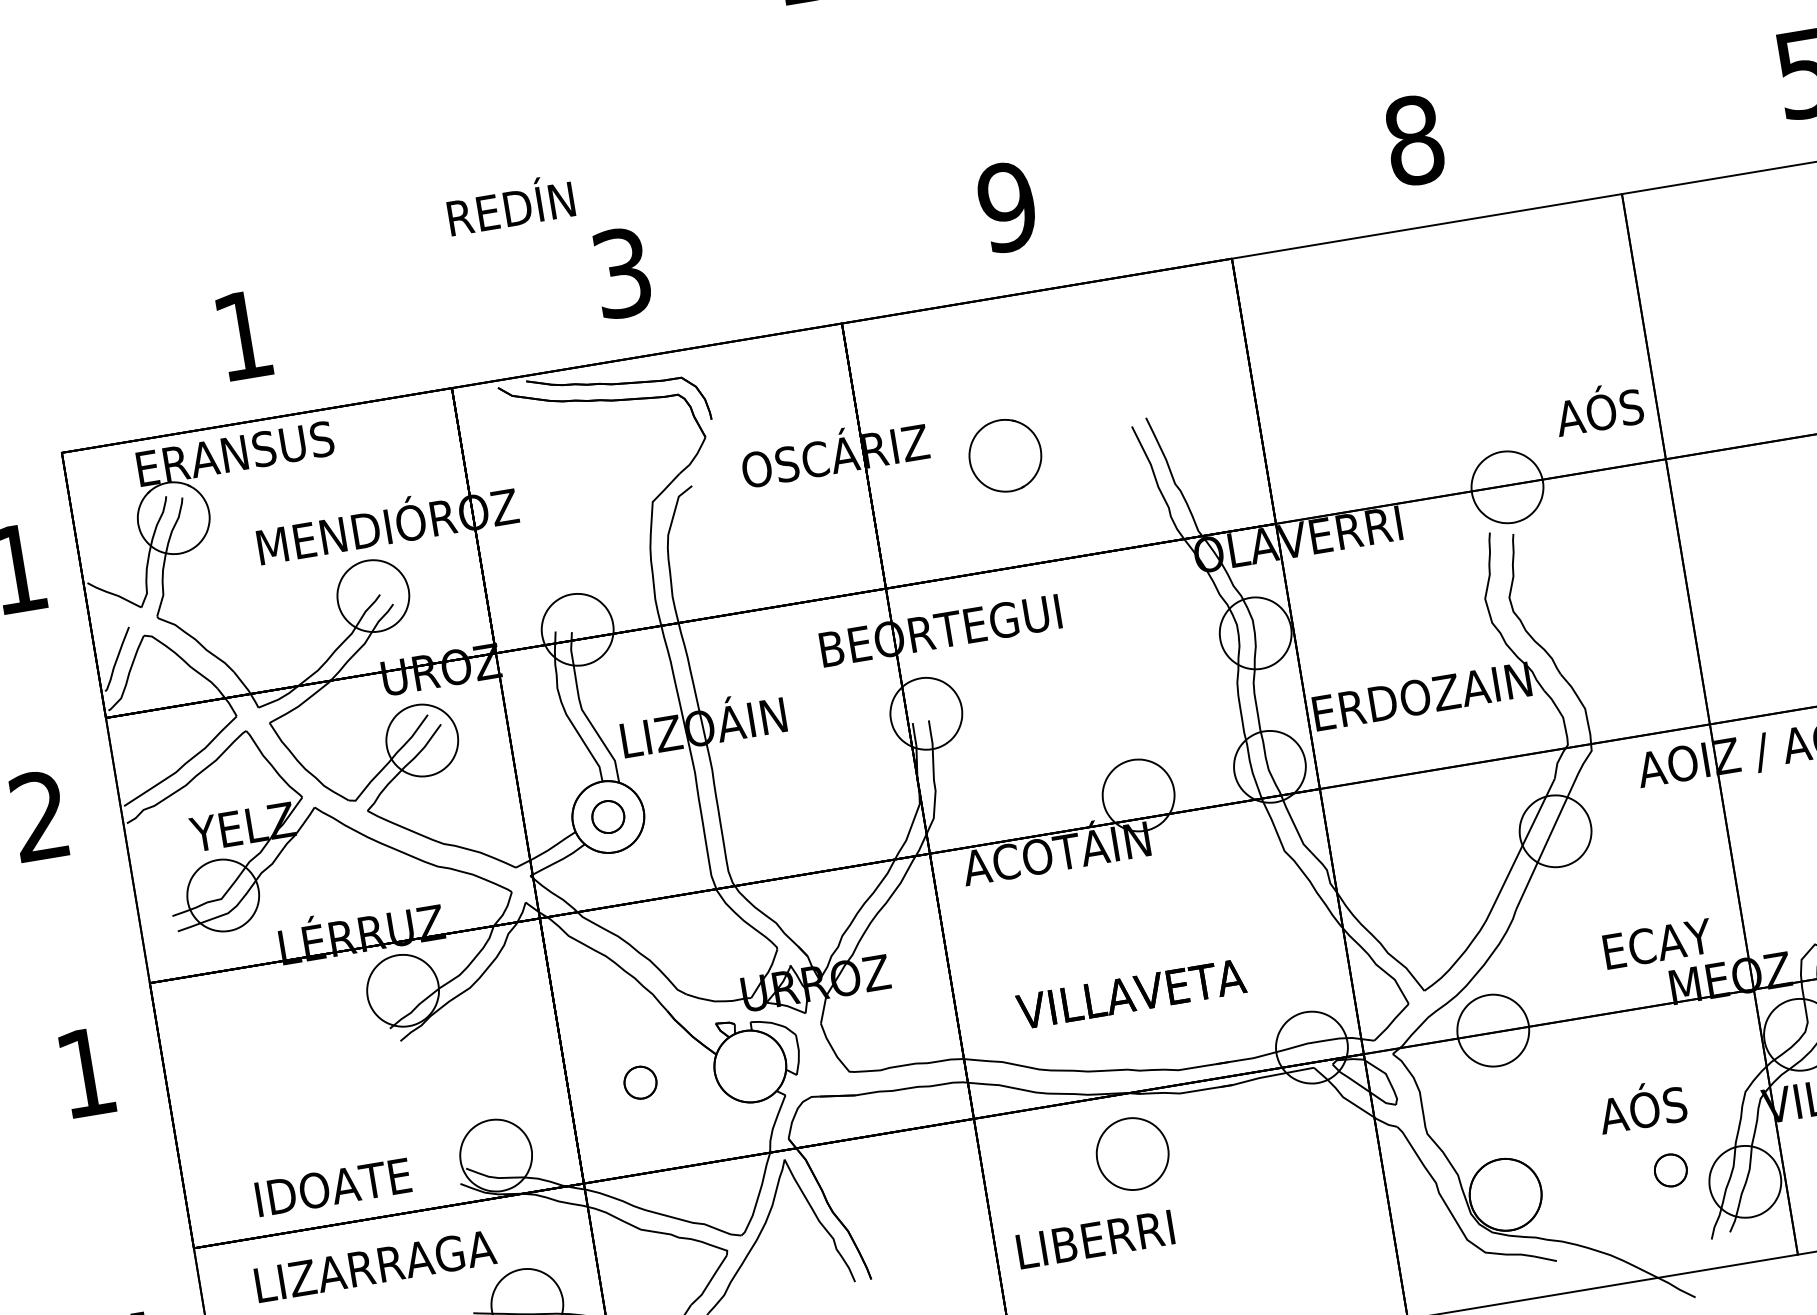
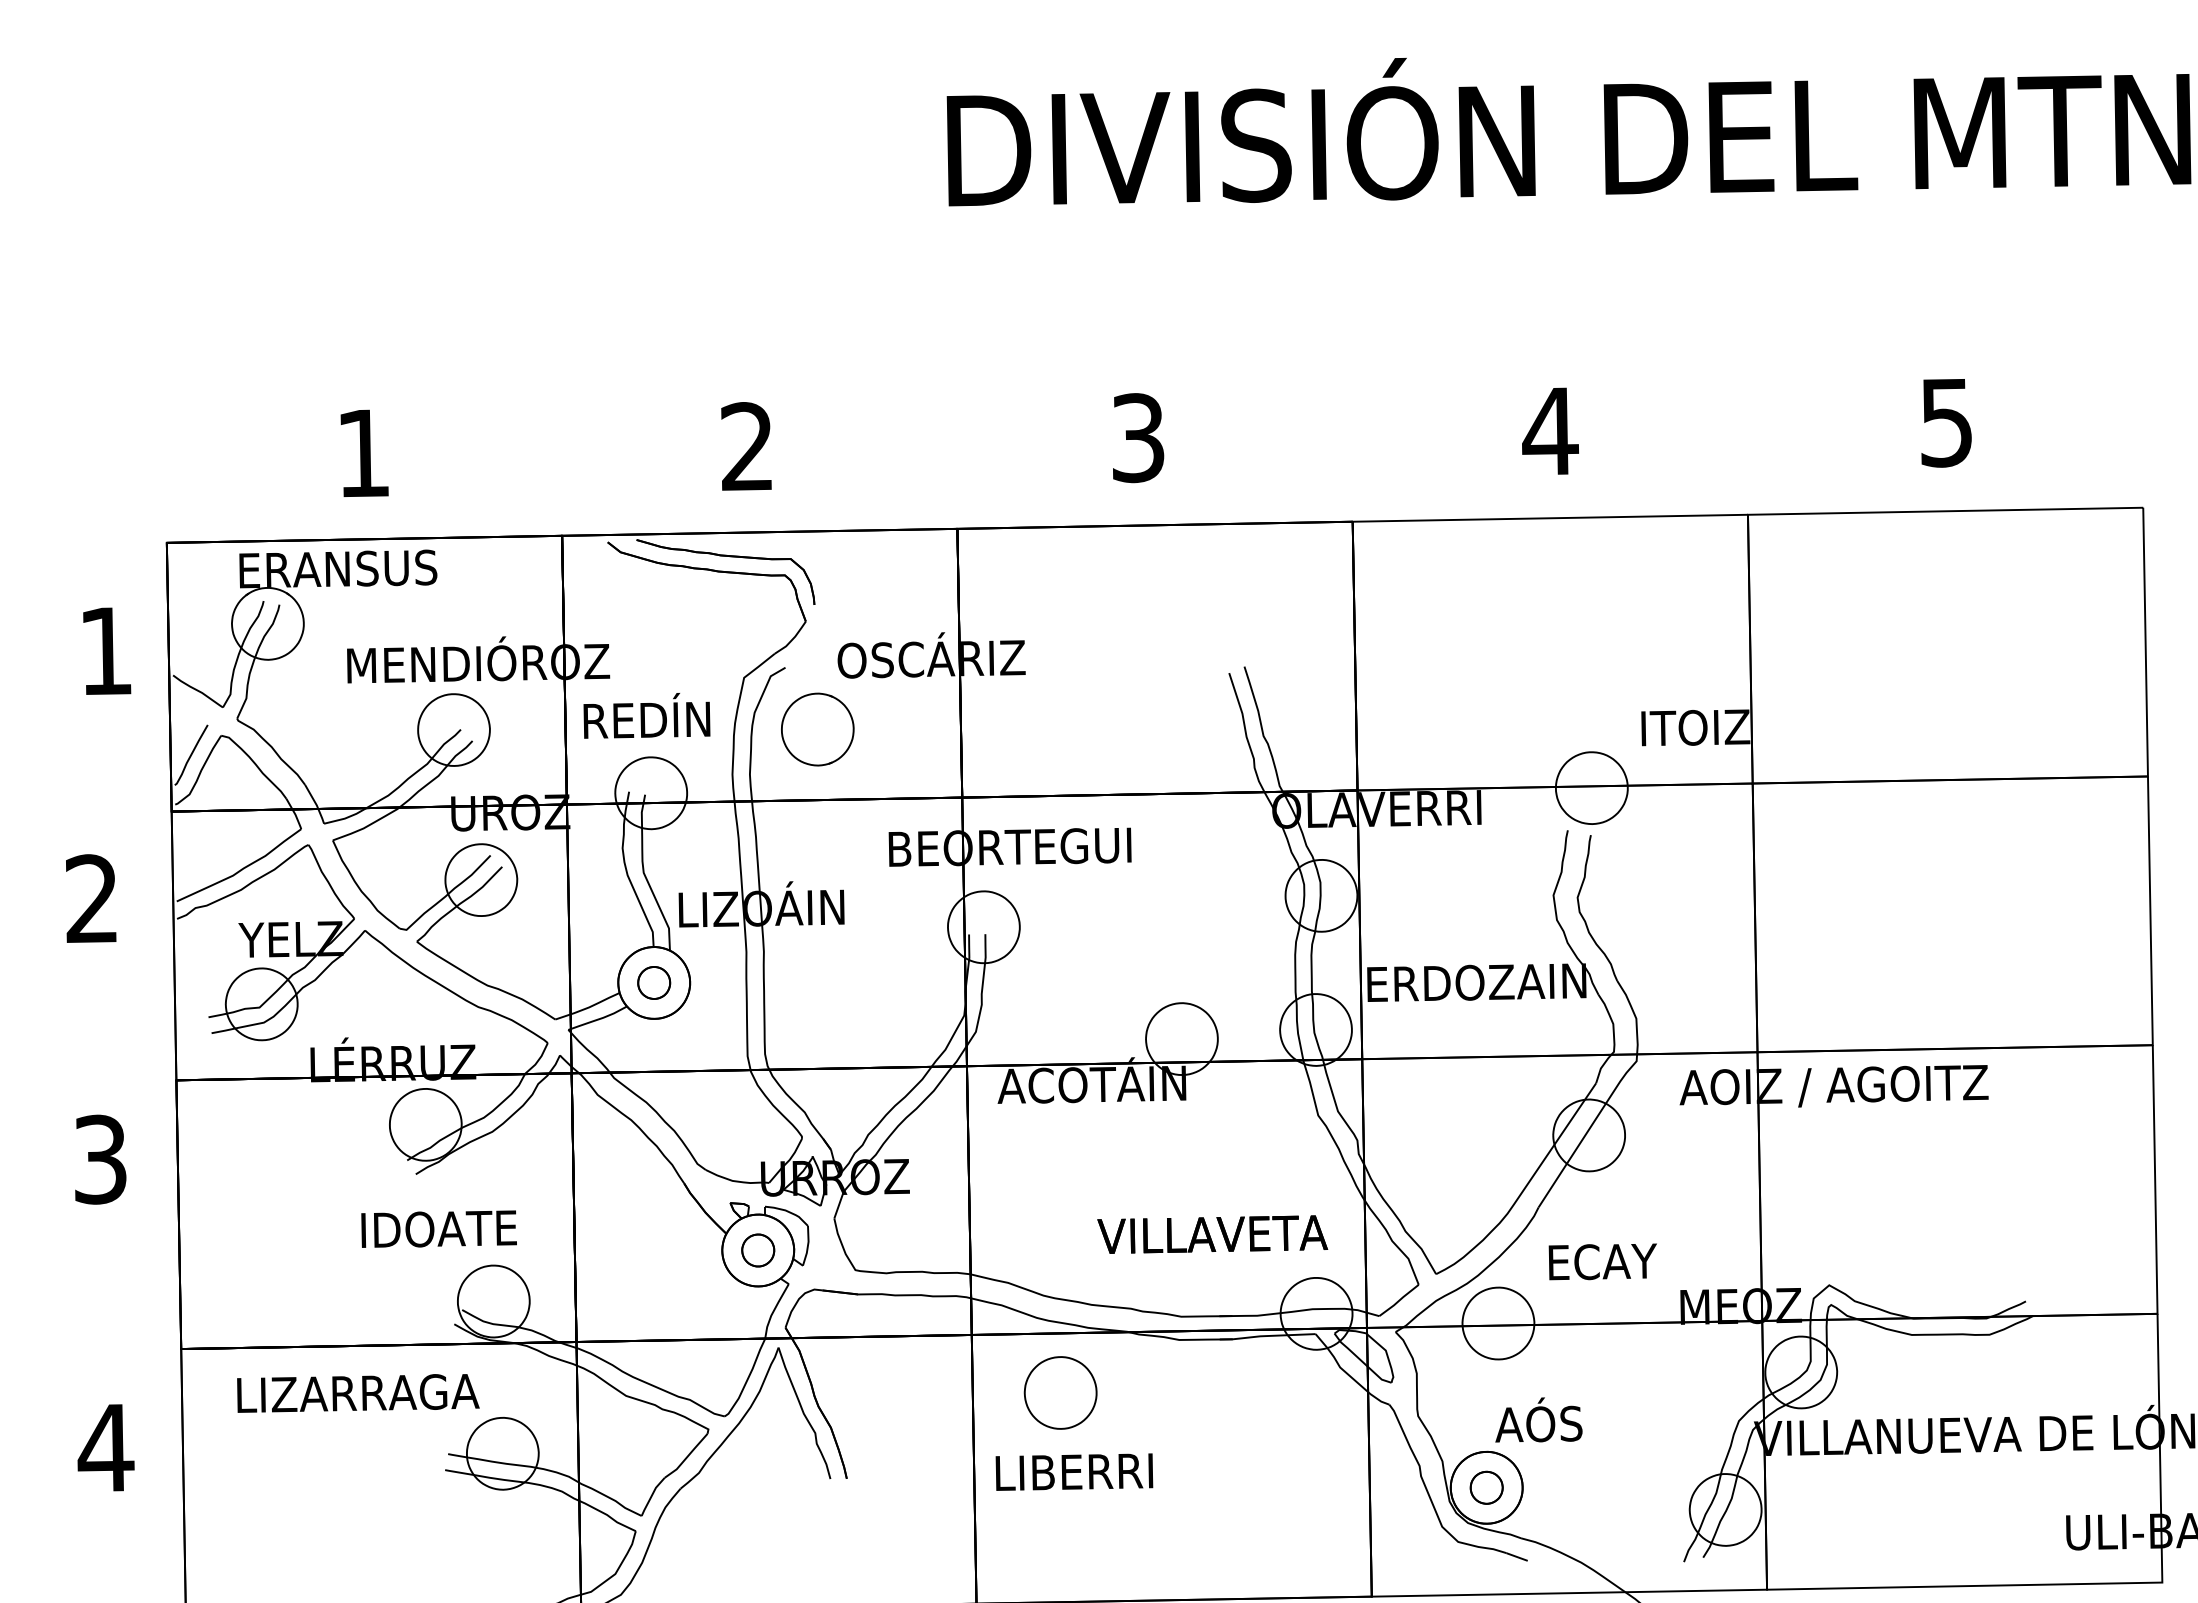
text: (1414, 140) -> (1550, 431), 8 -> 4
text: (510, 204) -> (646, 715), moved
text: (1006, 206) -> (1137, 437), 9 -> 3
text: (622, 272) -> (747, 446), 3 -> 2
text: (1600, 408) -> (1695, 723), AÓS -> ITOIZ
part: (1005, 455) -> (817, 729), moved
text: (1657, 943) -> (1602, 1261), moved
text: (1131, 994) -> (1212, 1234), moved
text: (86, 1072) -> (100, 1159), 1 -> 3
part: (640, 1082) -> (758, 1250), moved
text: (1641, 1105) -> (1538, 1419), moved
part: (1132, 1153) -> (1060, 1392), moved
part: (1670, 1170) -> (1486, 1487), moved
text: (332, 1186) -> (438, 1228), moved

